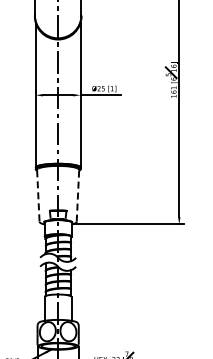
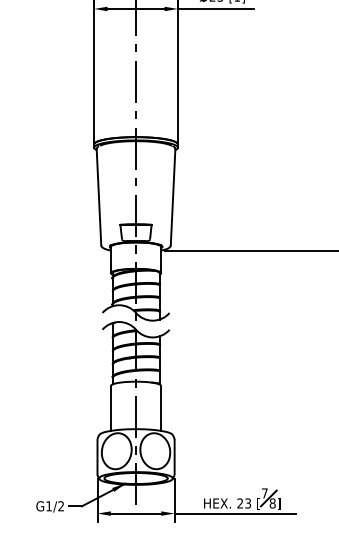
line: (38, 195) -> (99, 196), dashed -> solid
line: (77, 195) -> (172, 196), dashed -> solid

